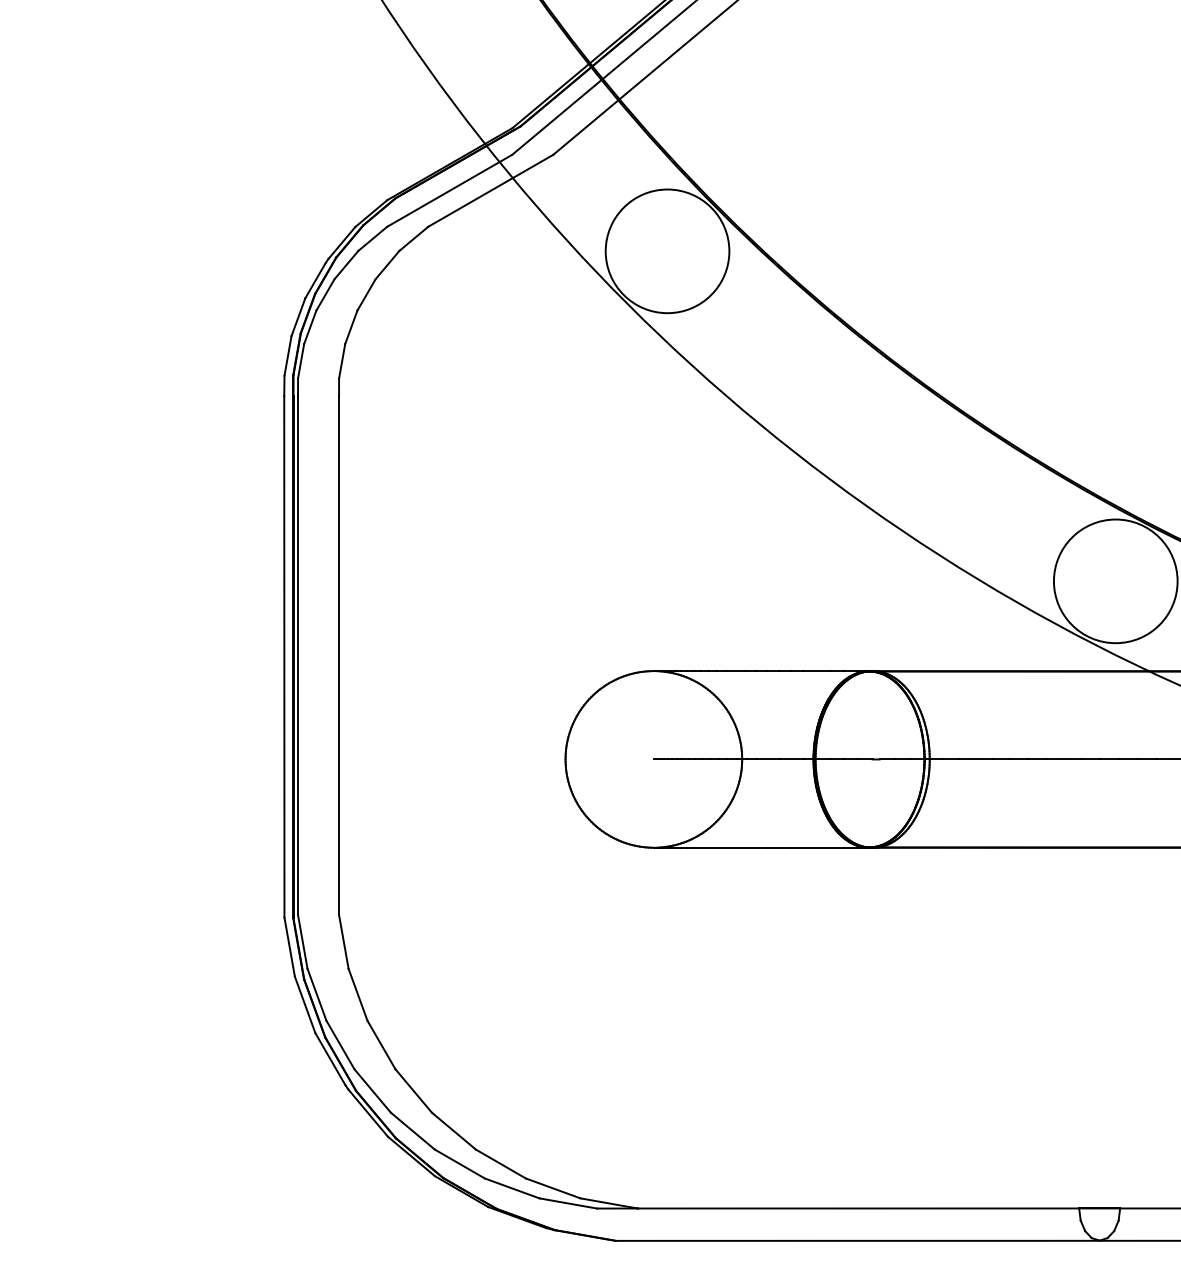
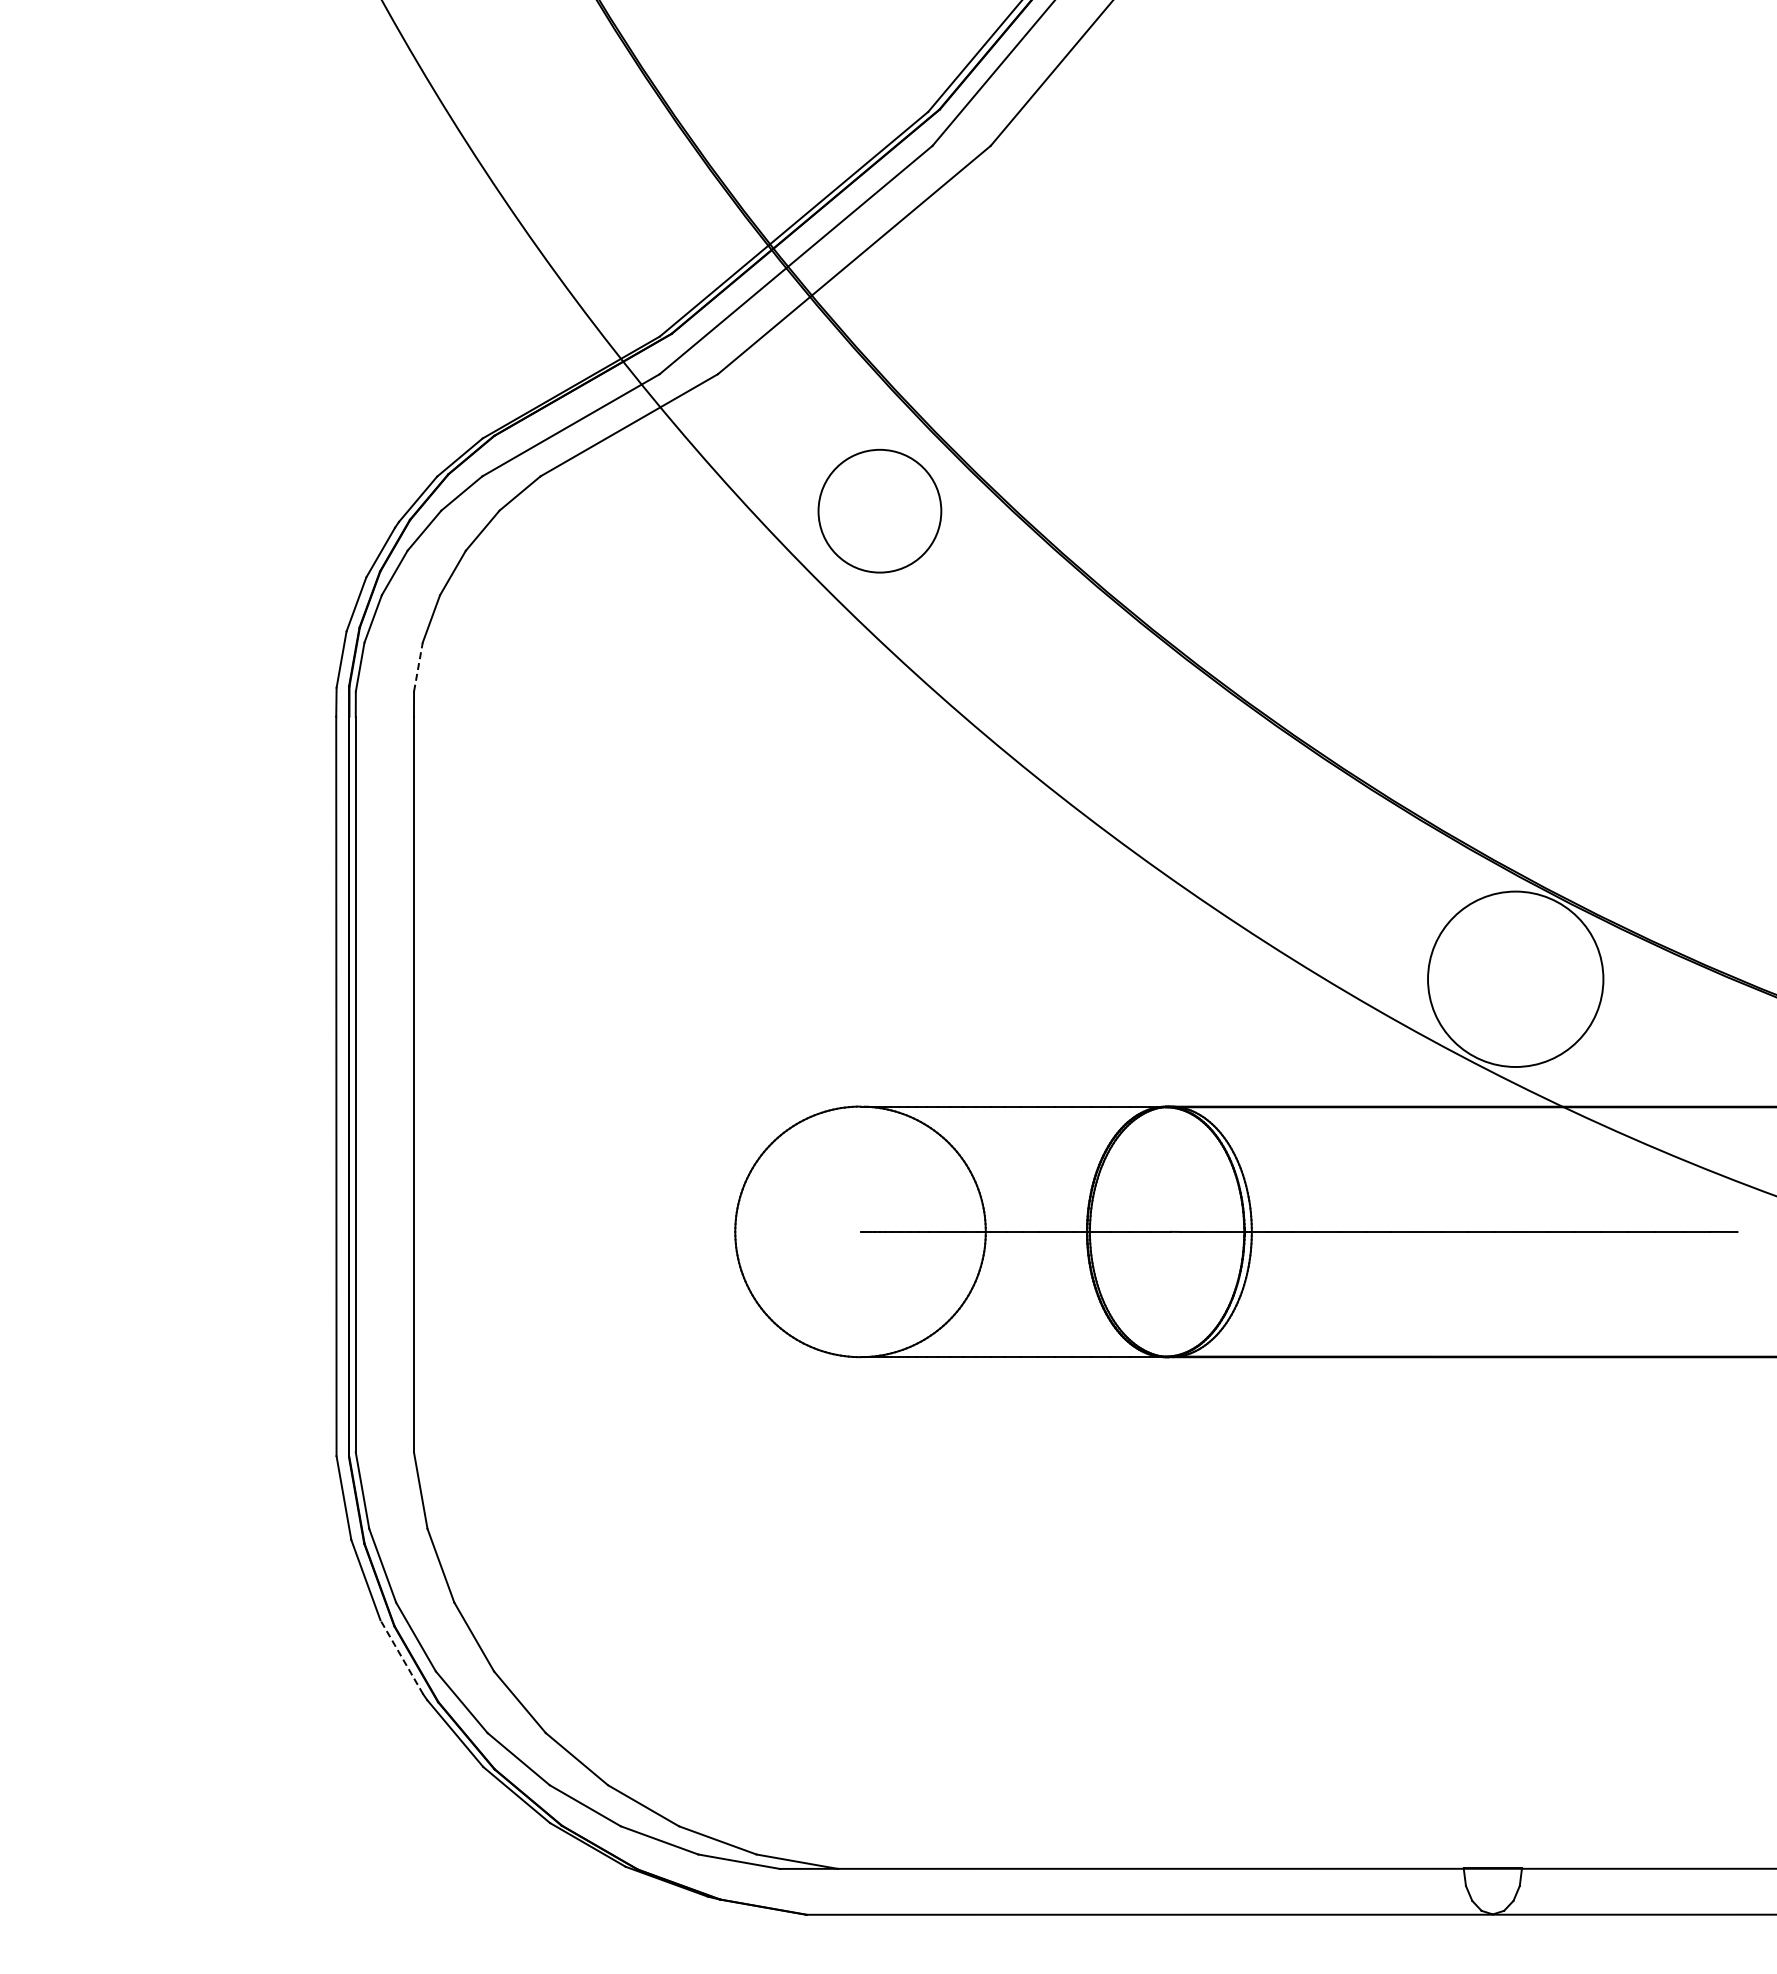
circle: (667, 250) -> (879, 510), size x0.7
line: (342, 361) -> (418, 667), solid -> dashed
line: (330, 1059) -> (401, 1657), solid -> dashed

